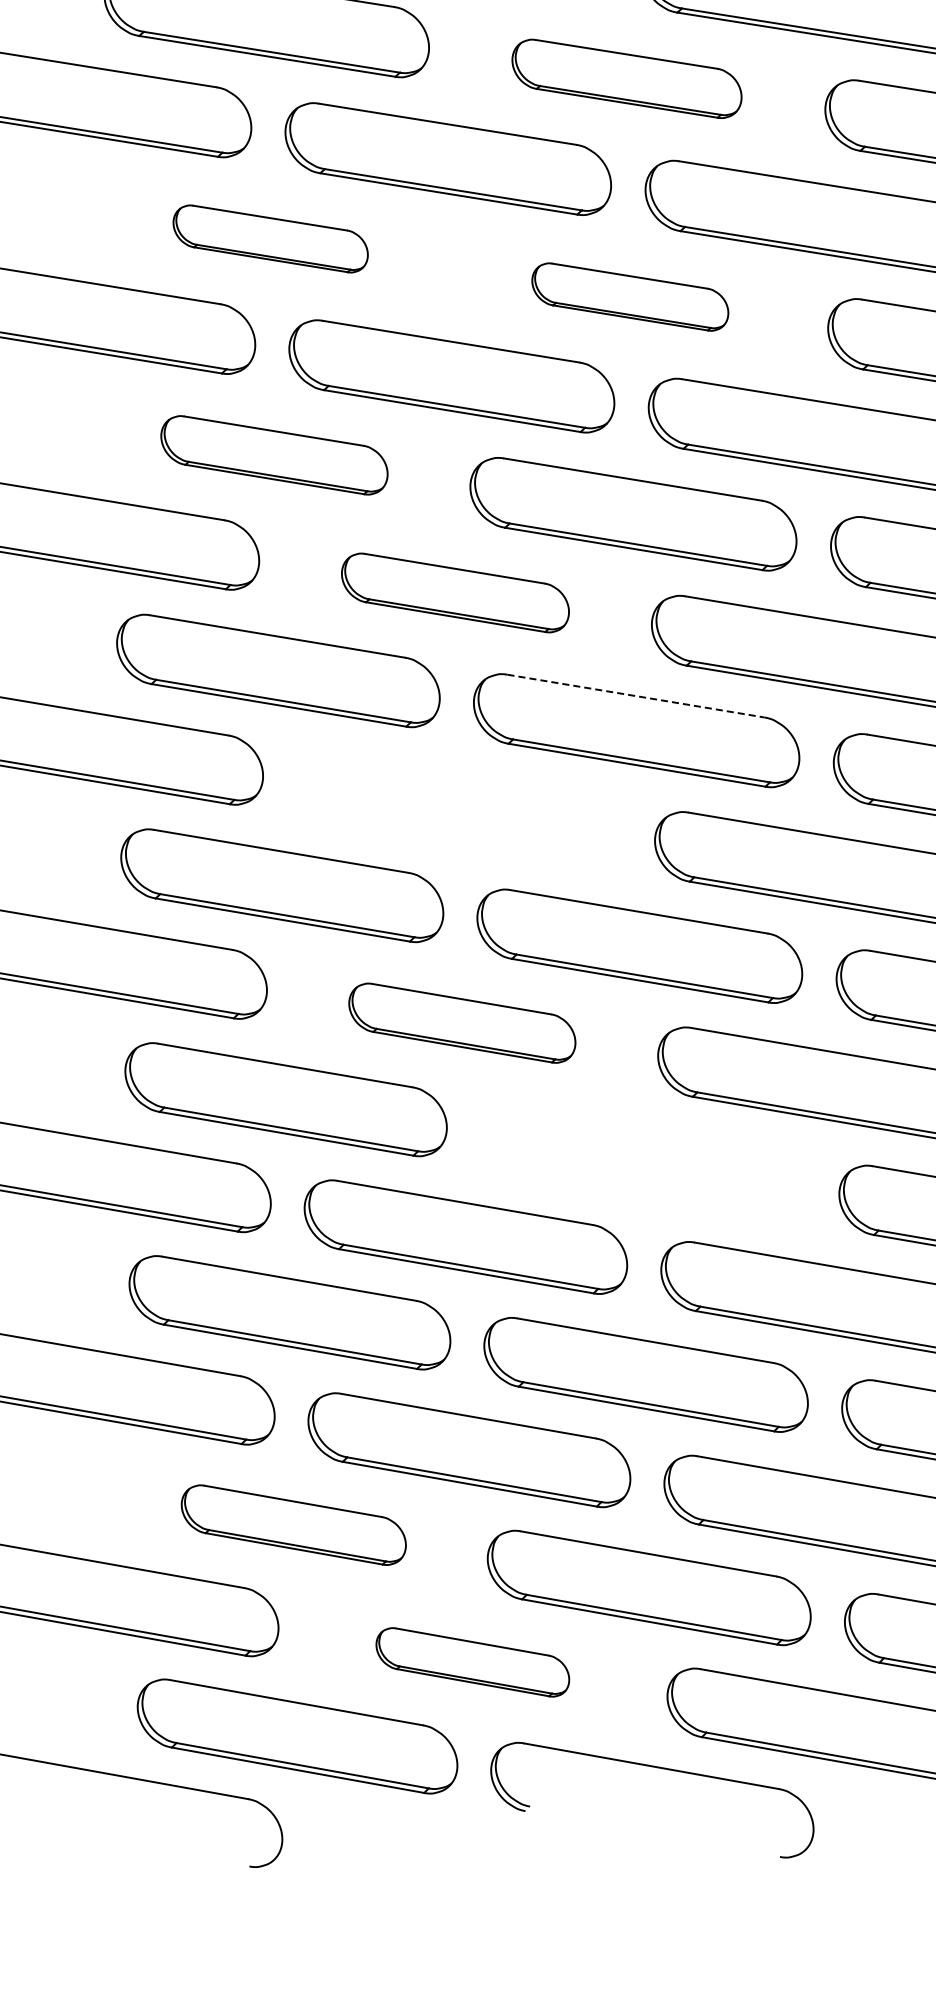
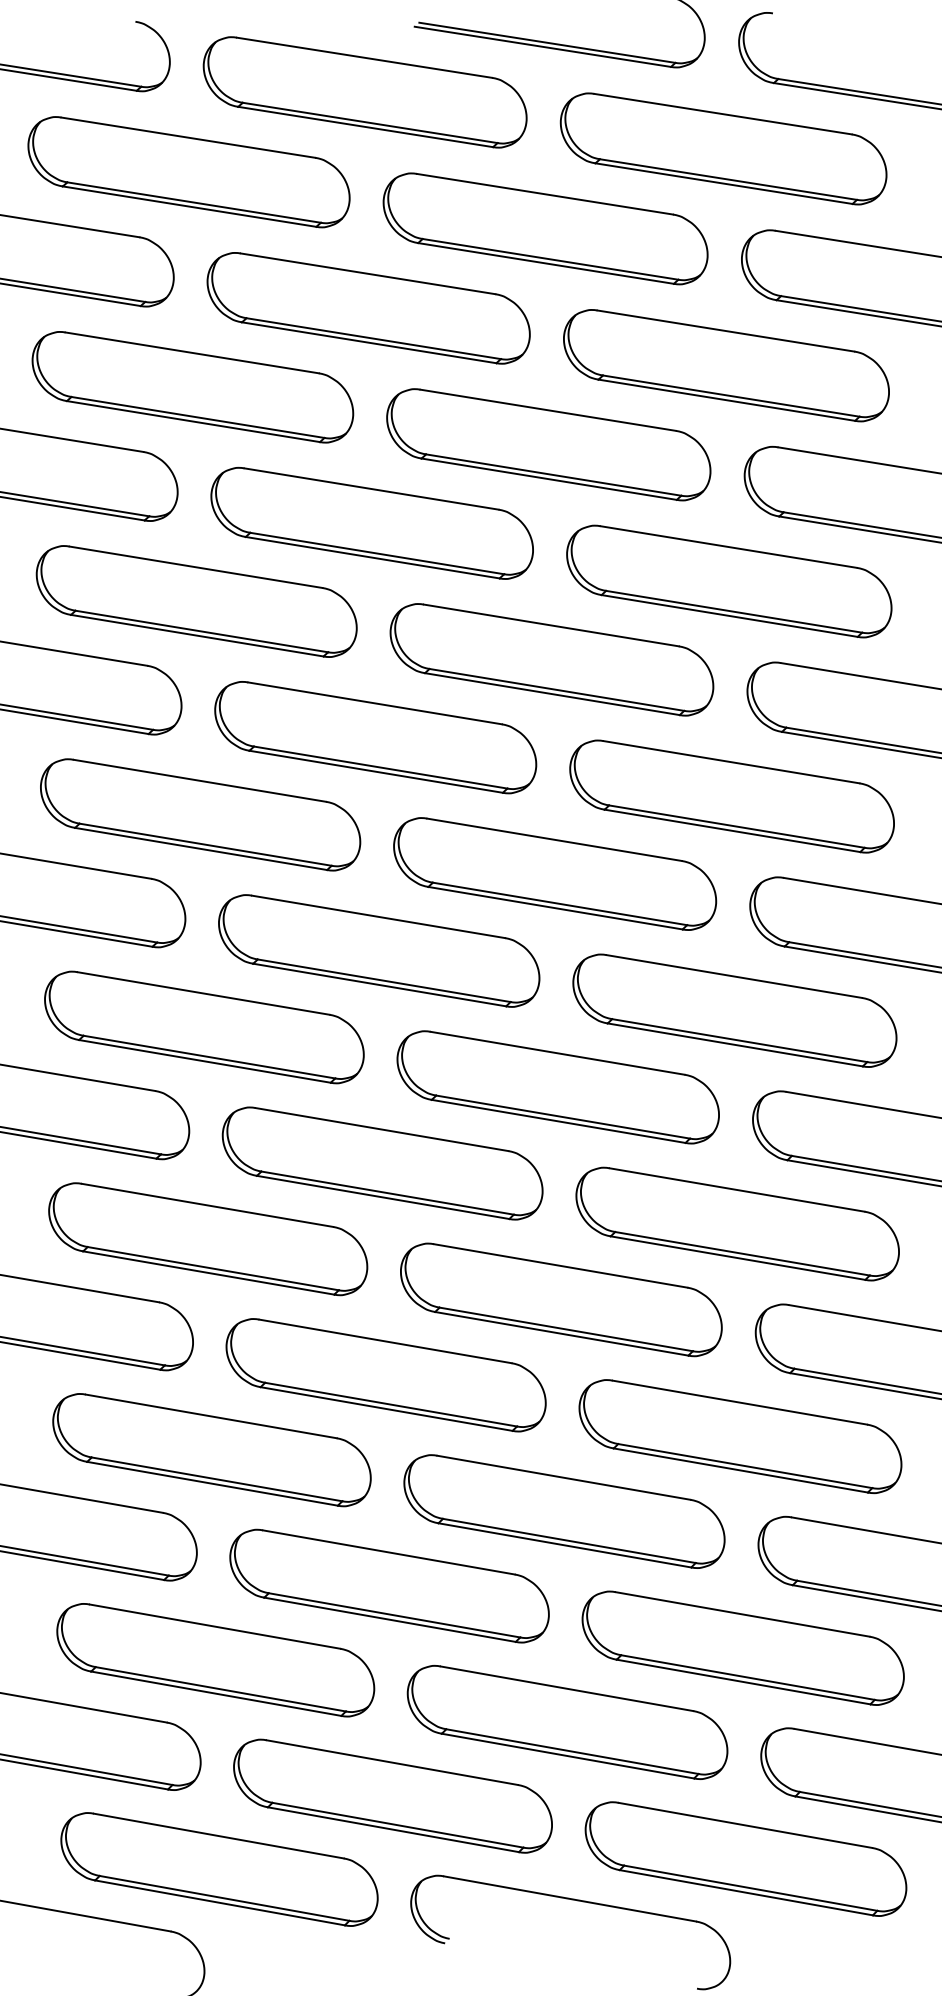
part: (626, 78) -> (545, 228), size x1.43
part: (270, 239) -> (192, 387), size x1.67
part: (629, 296) -> (548, 444), size x1.67
part: (274, 455) -> (196, 601), size x1.43
part: (455, 592) -> (375, 737), size x1.43
line: (636, 695) -> (554, 839), dashed -> solid
part: (459, 807) -> (379, 950), added
part: (462, 1023) -> (382, 1163), size x1.43
part: (643, 1160) -> (561, 1299), added
part: (293, 1525) -> (215, 1660), size x1.43
part: (472, 1661) -> (392, 1795), size x1.67

